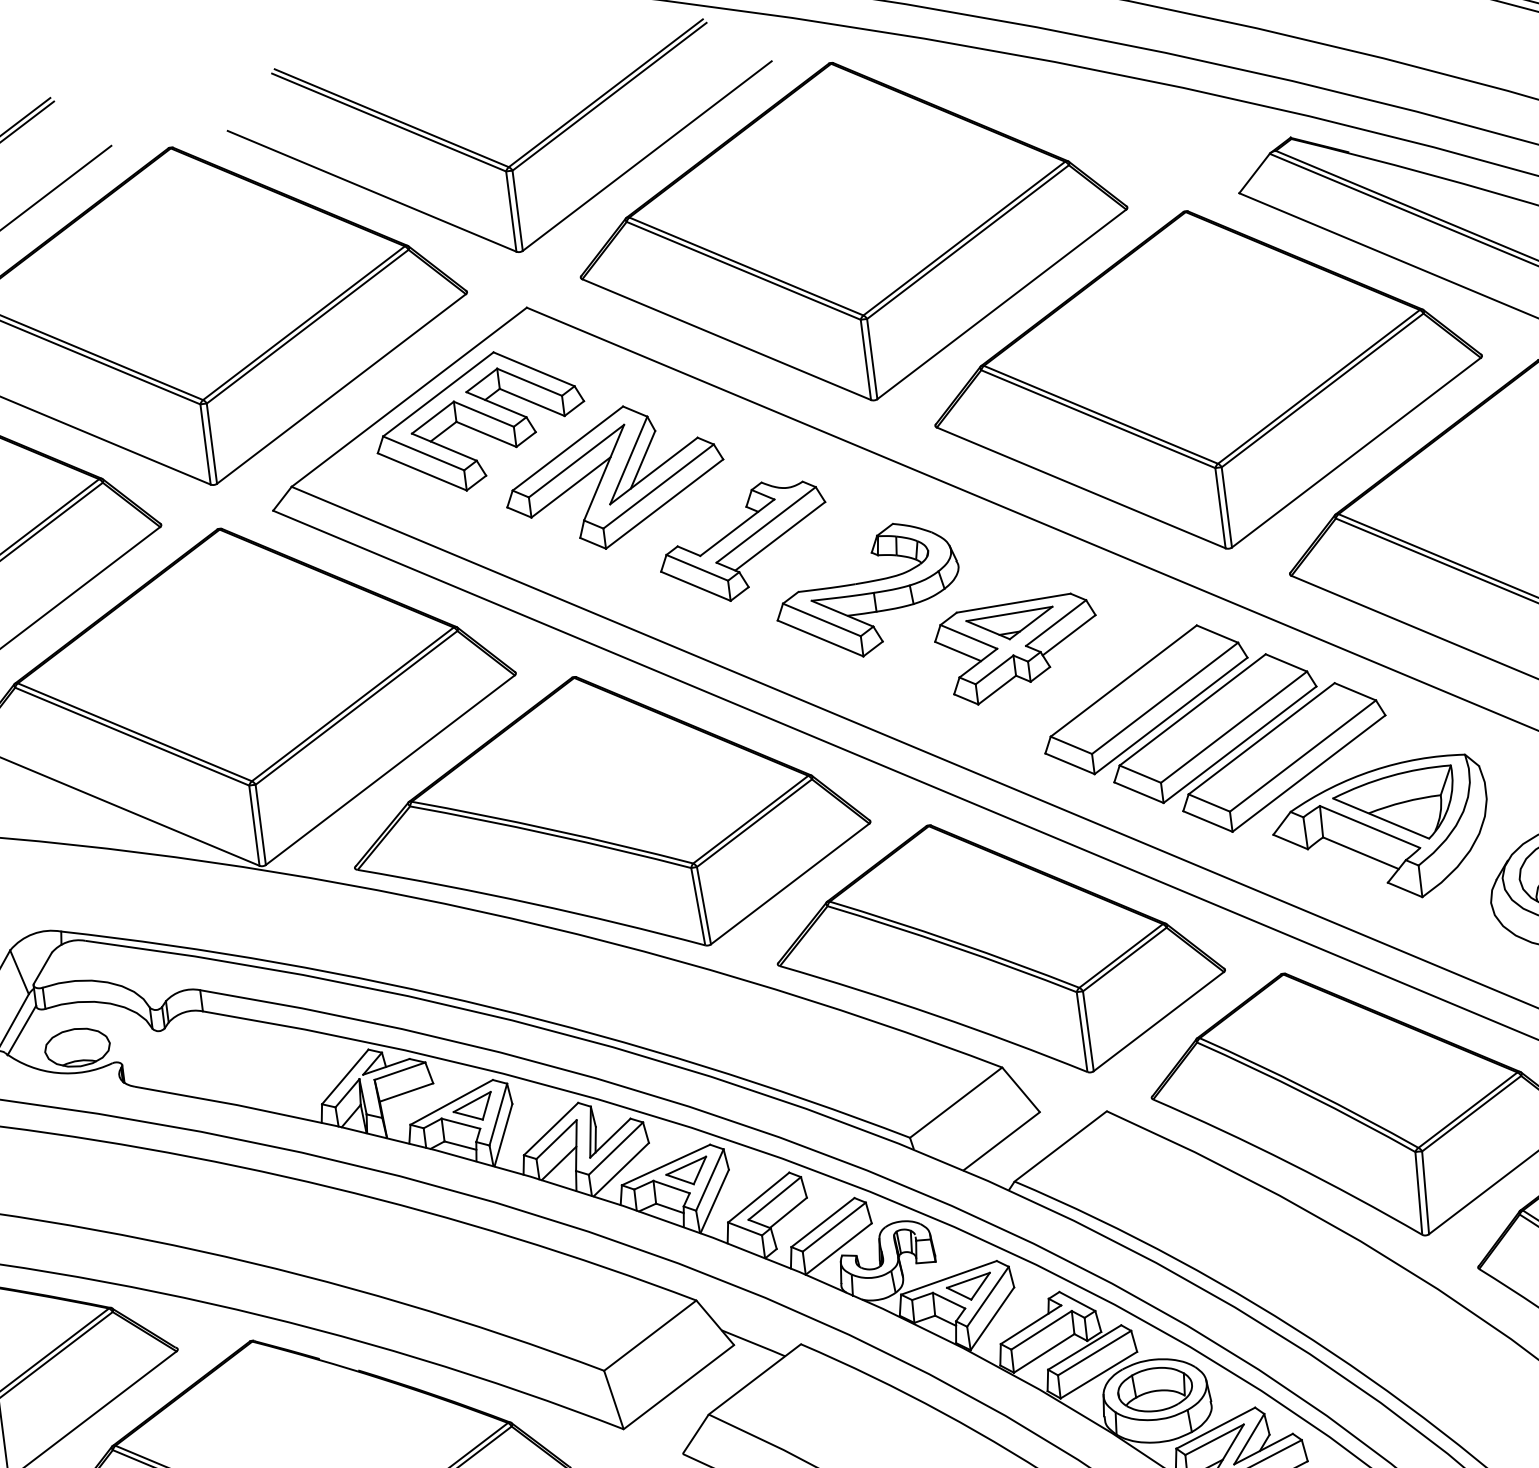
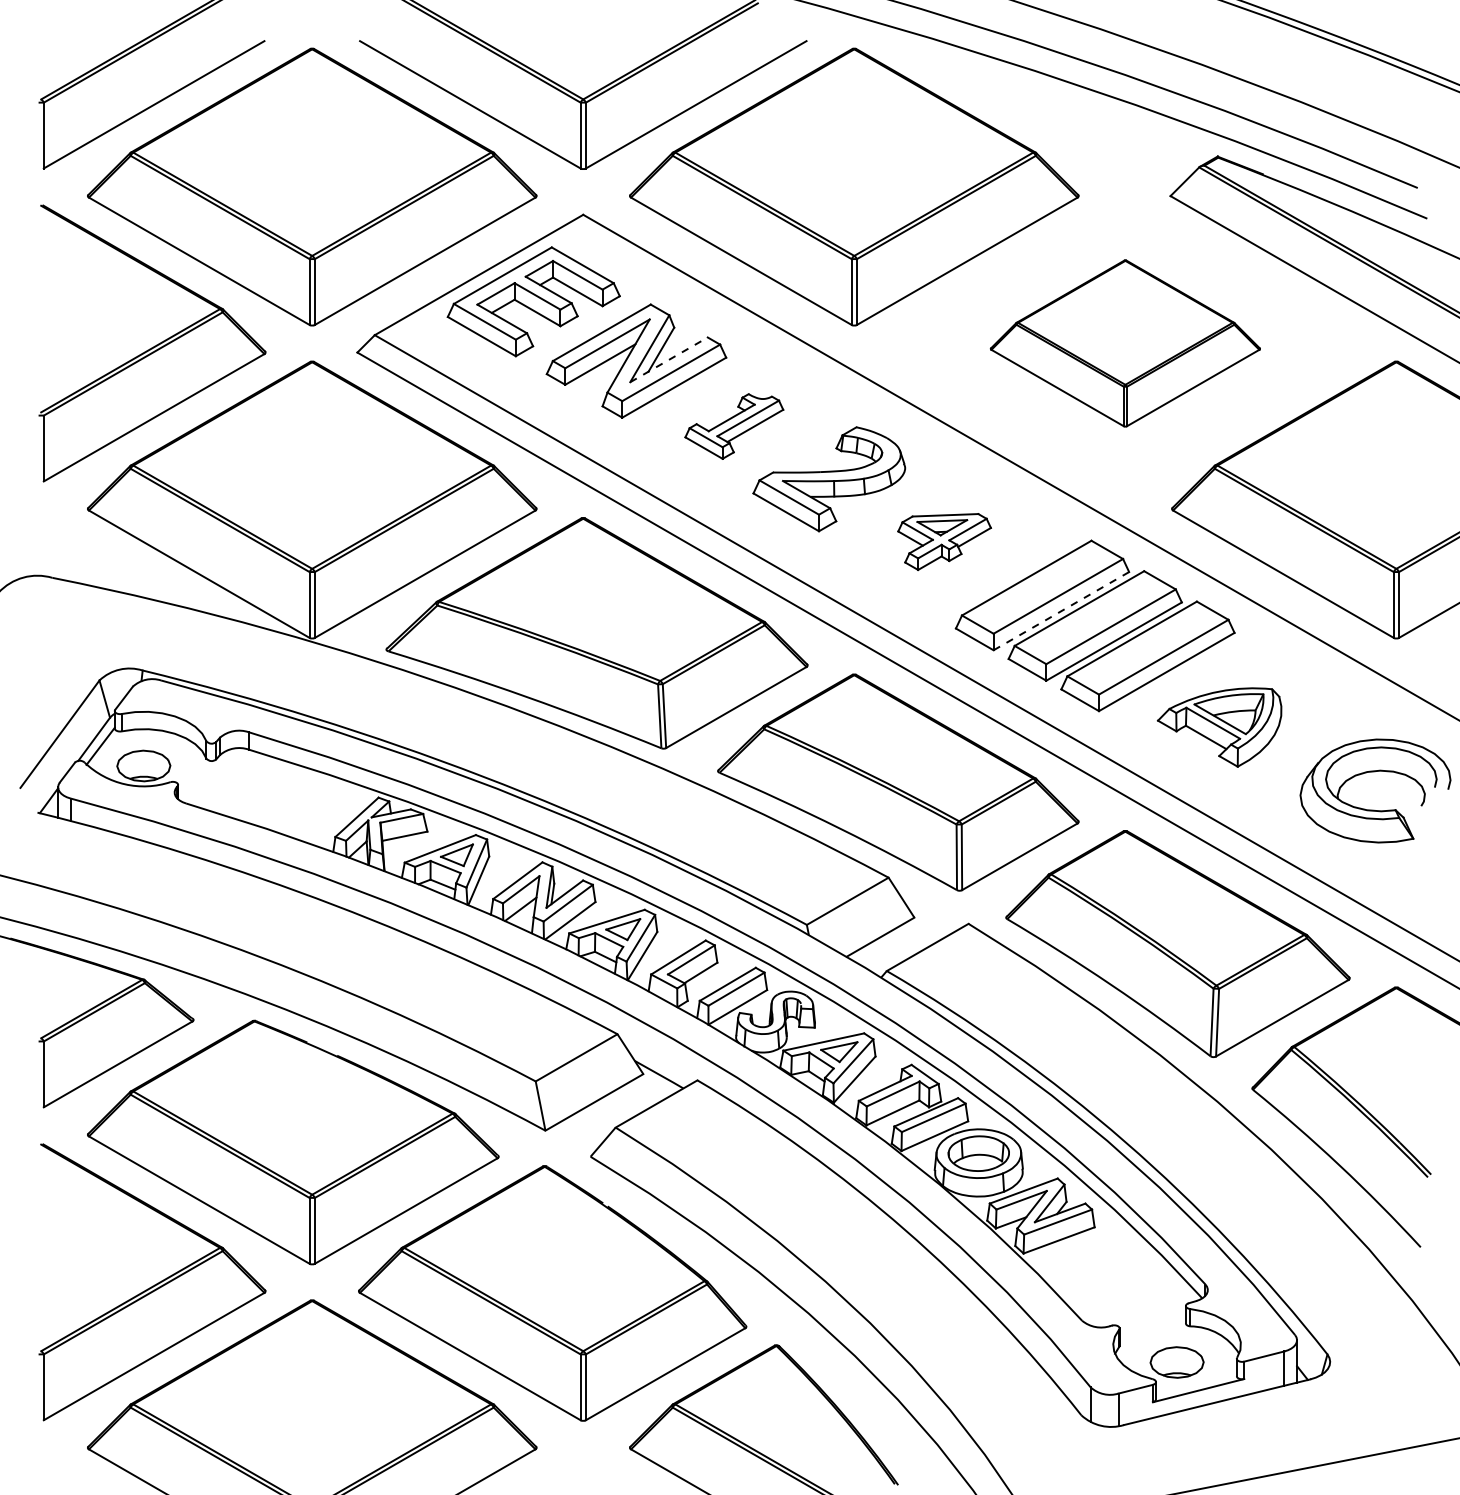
part: (1207, 379) -> (1125, 343), size x0.6
line: (654, 470) -> (669, 359), solid -> dashed
part: (744, 541) -> (734, 426), size x0.7
part: (1017, 649) -> (944, 541), size x0.7
line: (1170, 716) -> (1060, 611), solid -> dashed
part: (1381, 832) -> (1219, 727), size x0.7

